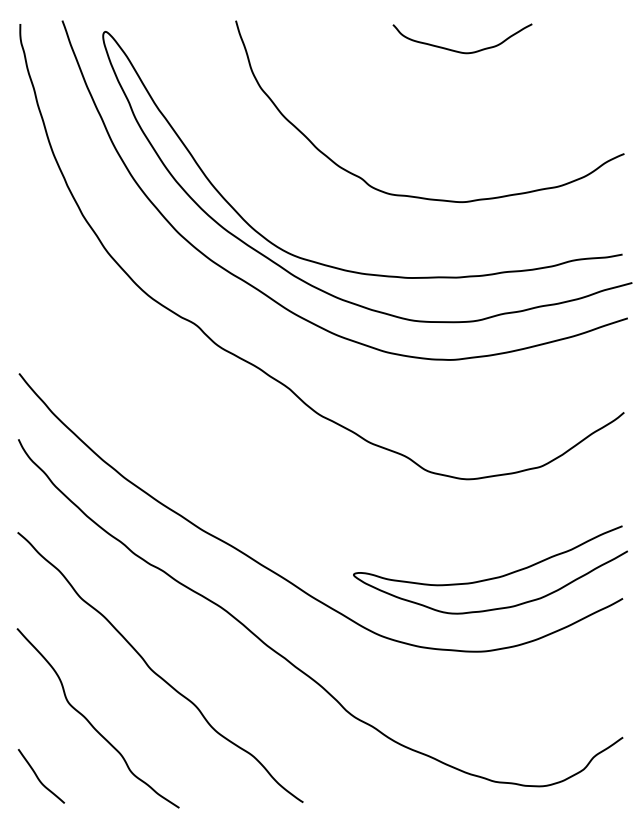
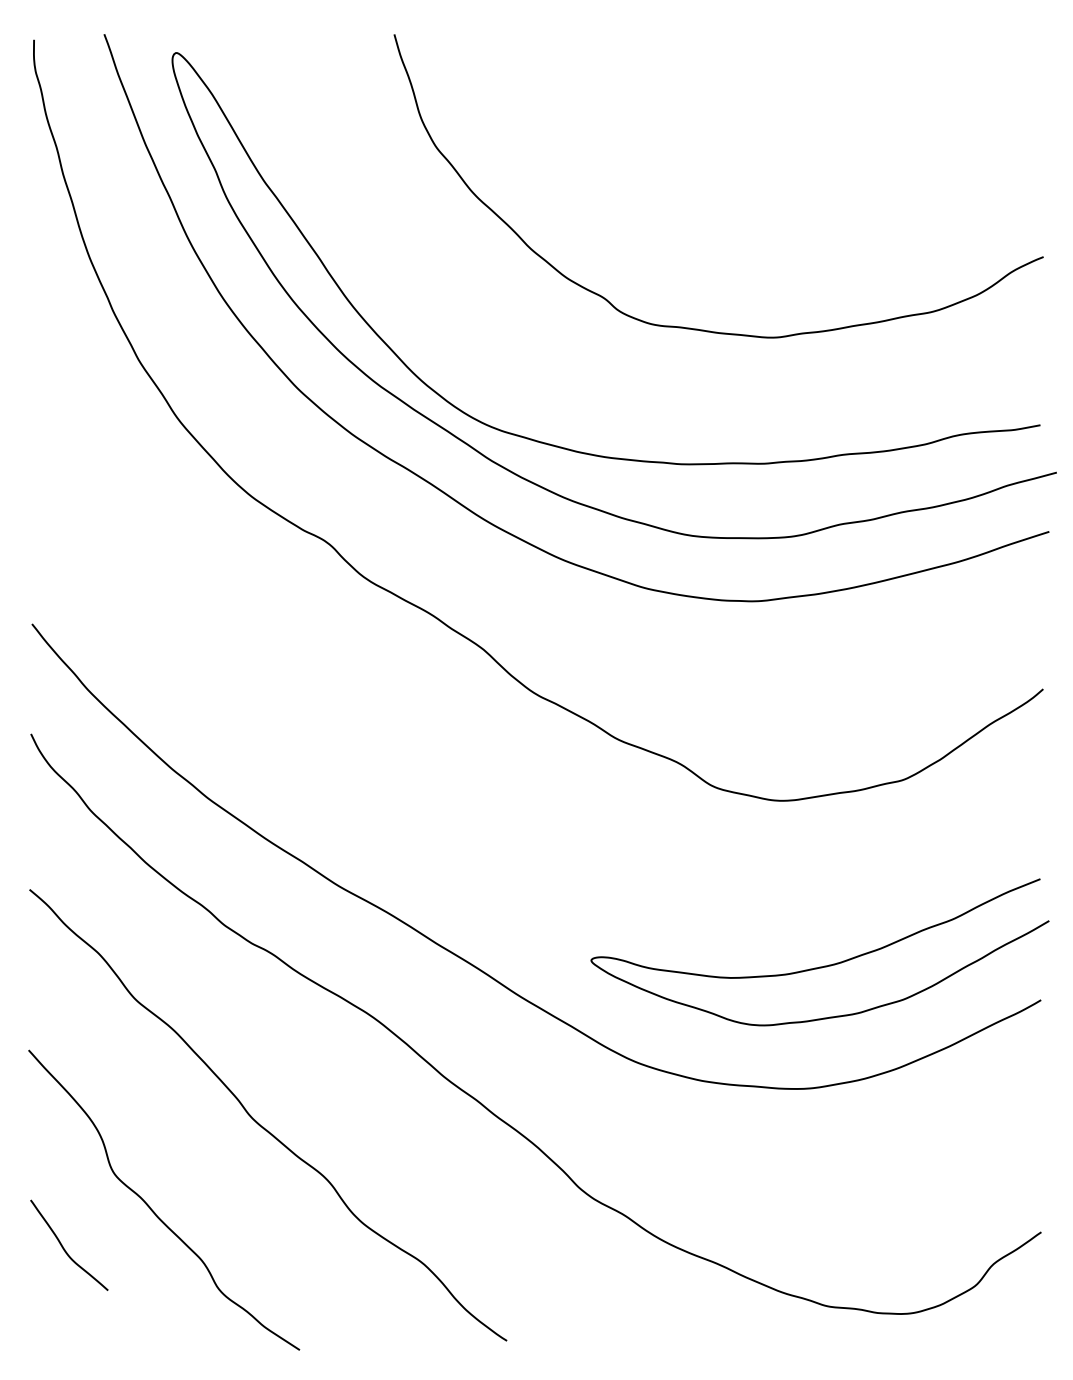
curve: (457, 50) -> (764, 84), removed
curve: (39, 778) -> (66, 1249), moved

